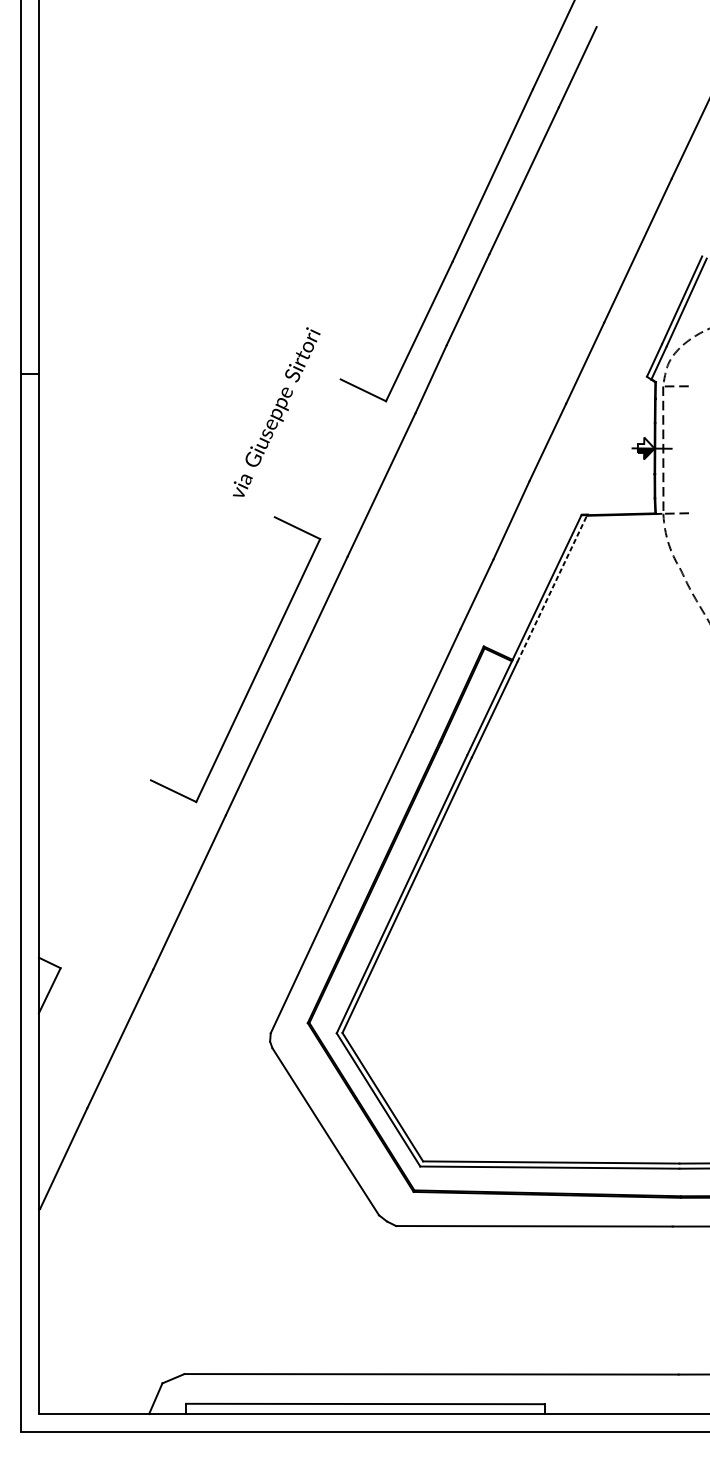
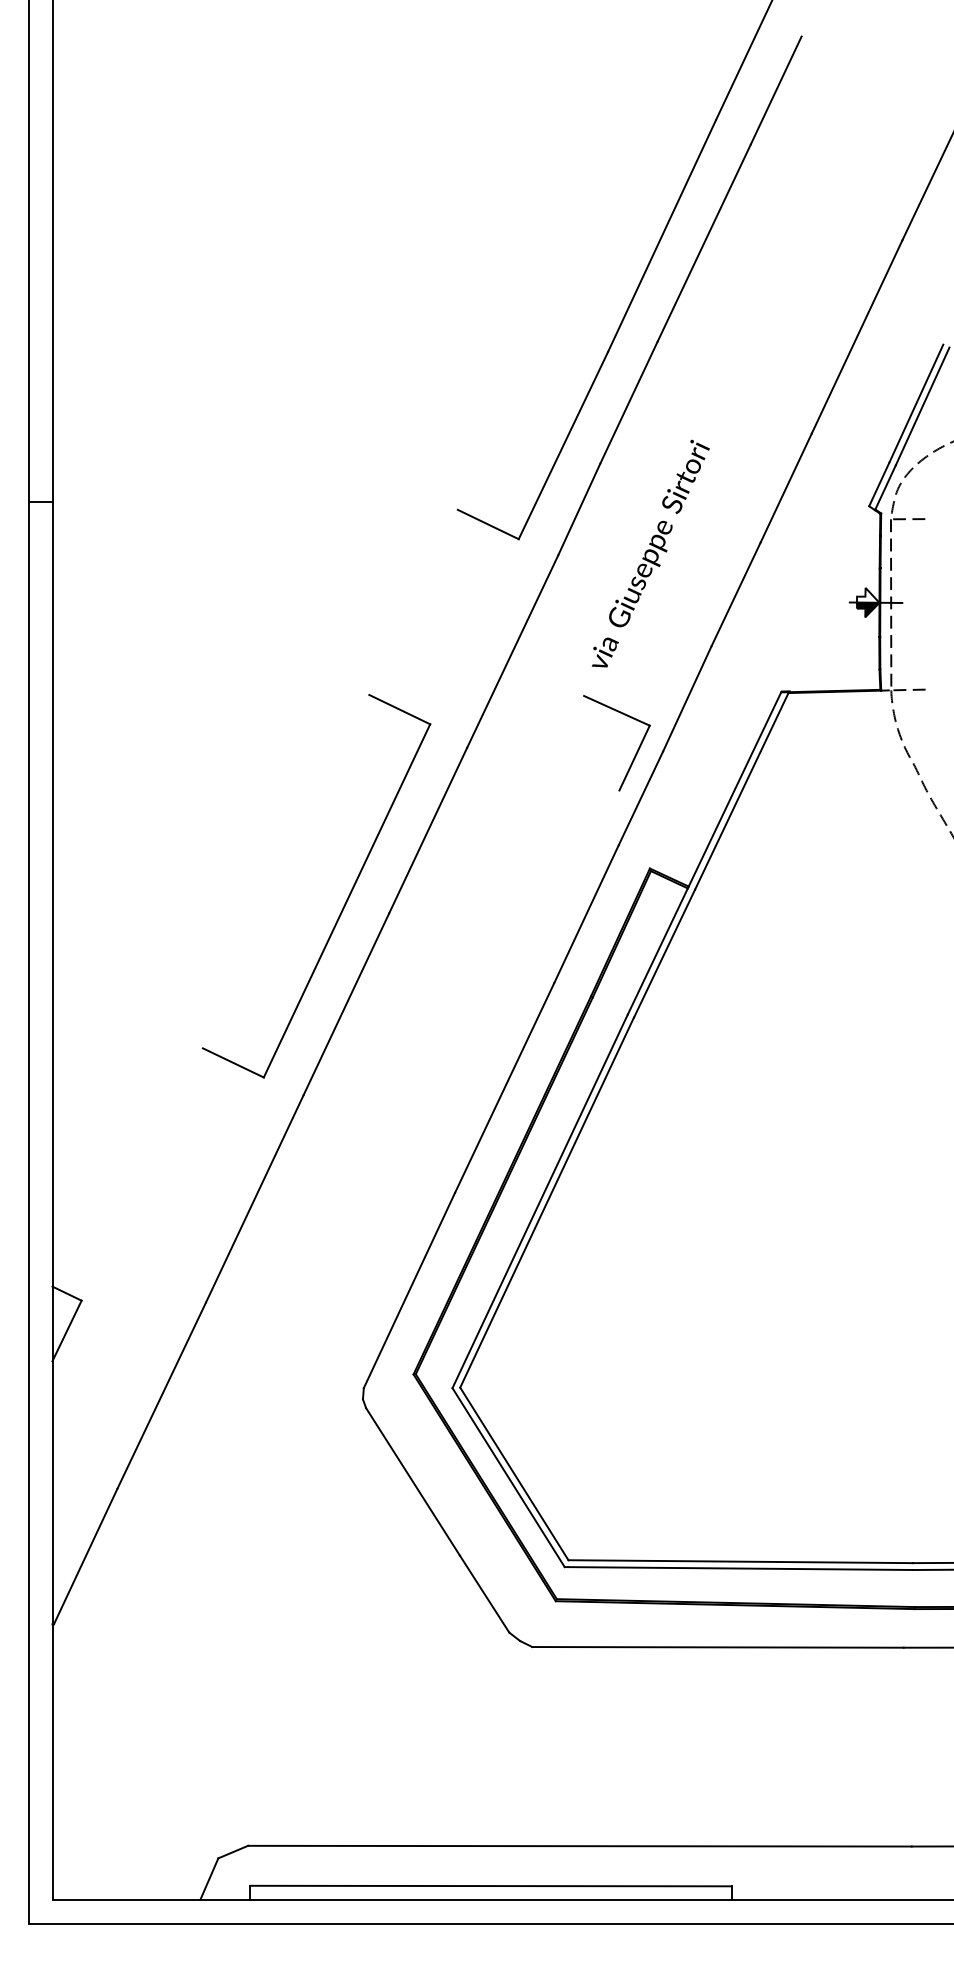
text: (276, 411) -> (650, 553), moved
part: (473, 560) -> (635, 753), added
line: (552, 588) -> (742, 790), dashed -> solid

